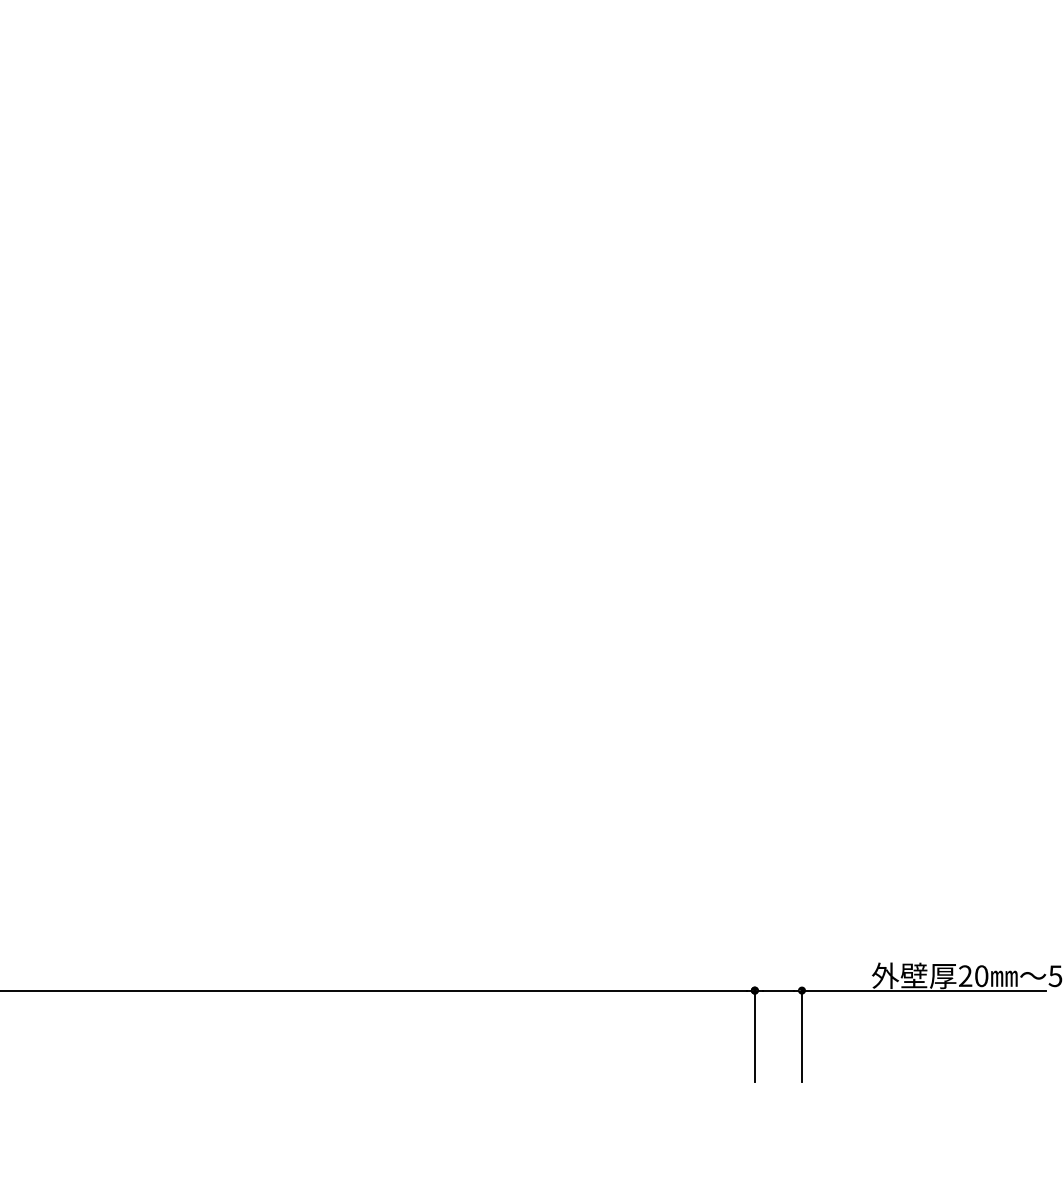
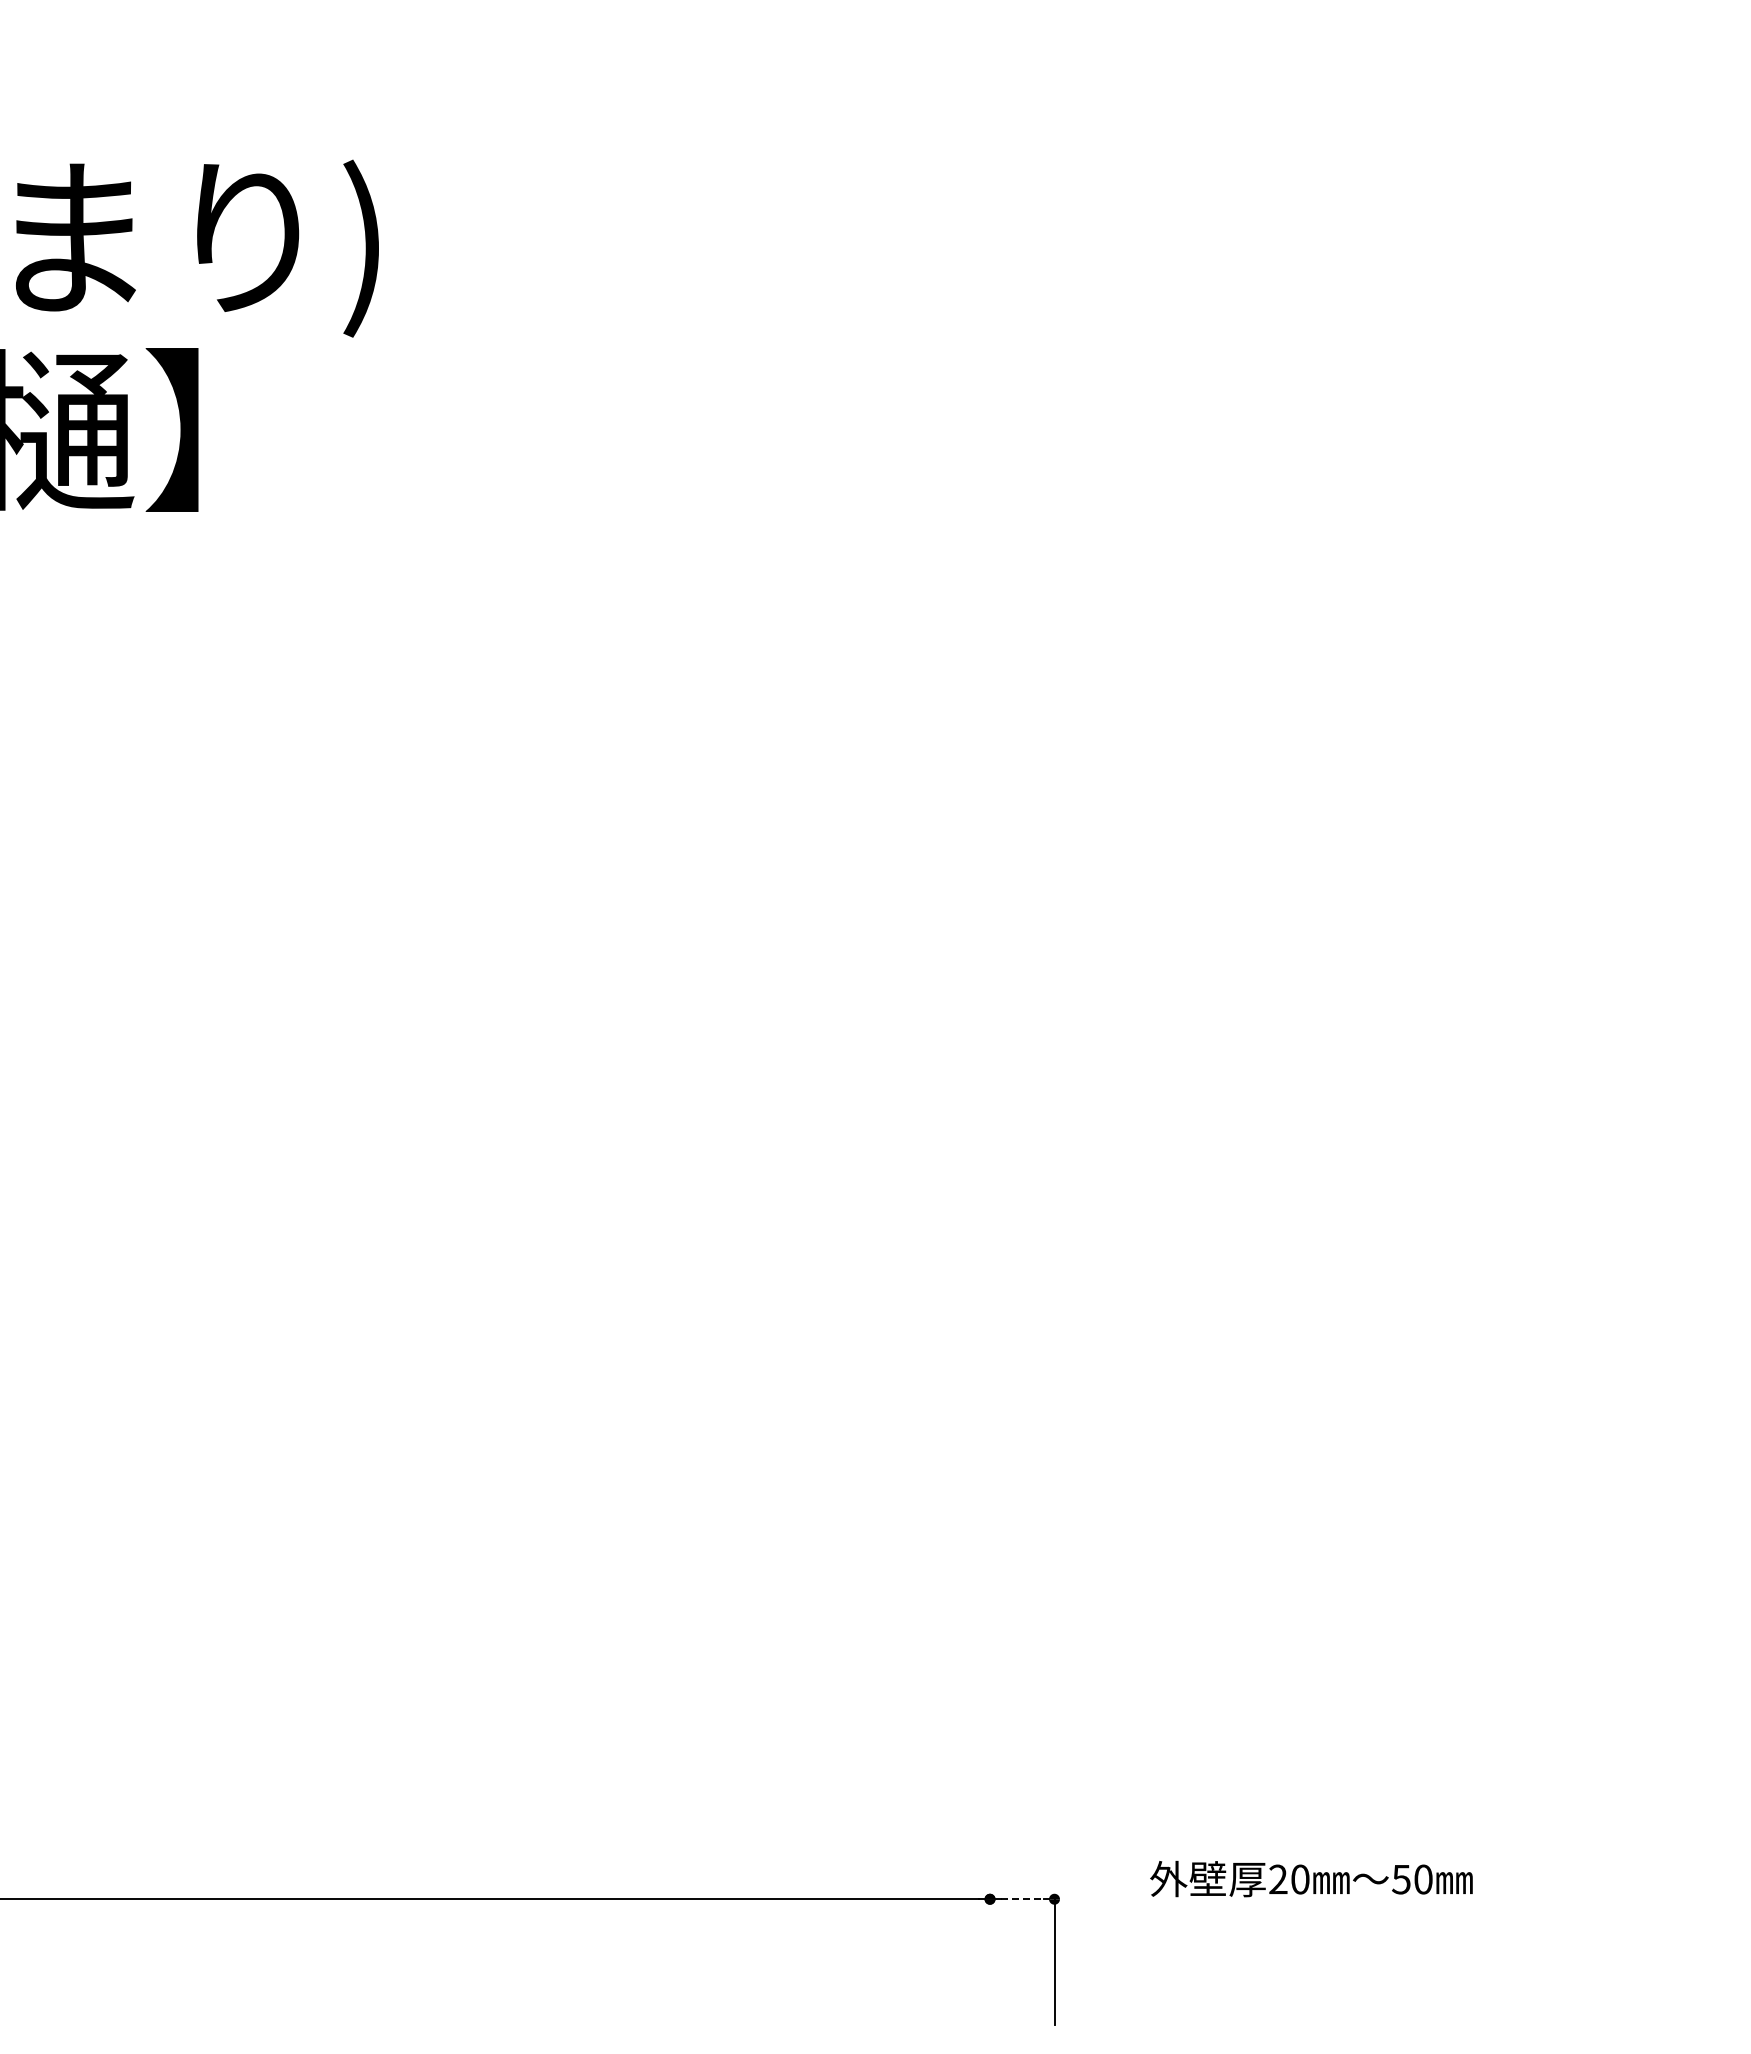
line: (778, 990) -> (1022, 1899), solid -> dashed
line: (924, 990) -> (1221, 1899), removed
line: (755, 1035) -> (990, 1960), removed

